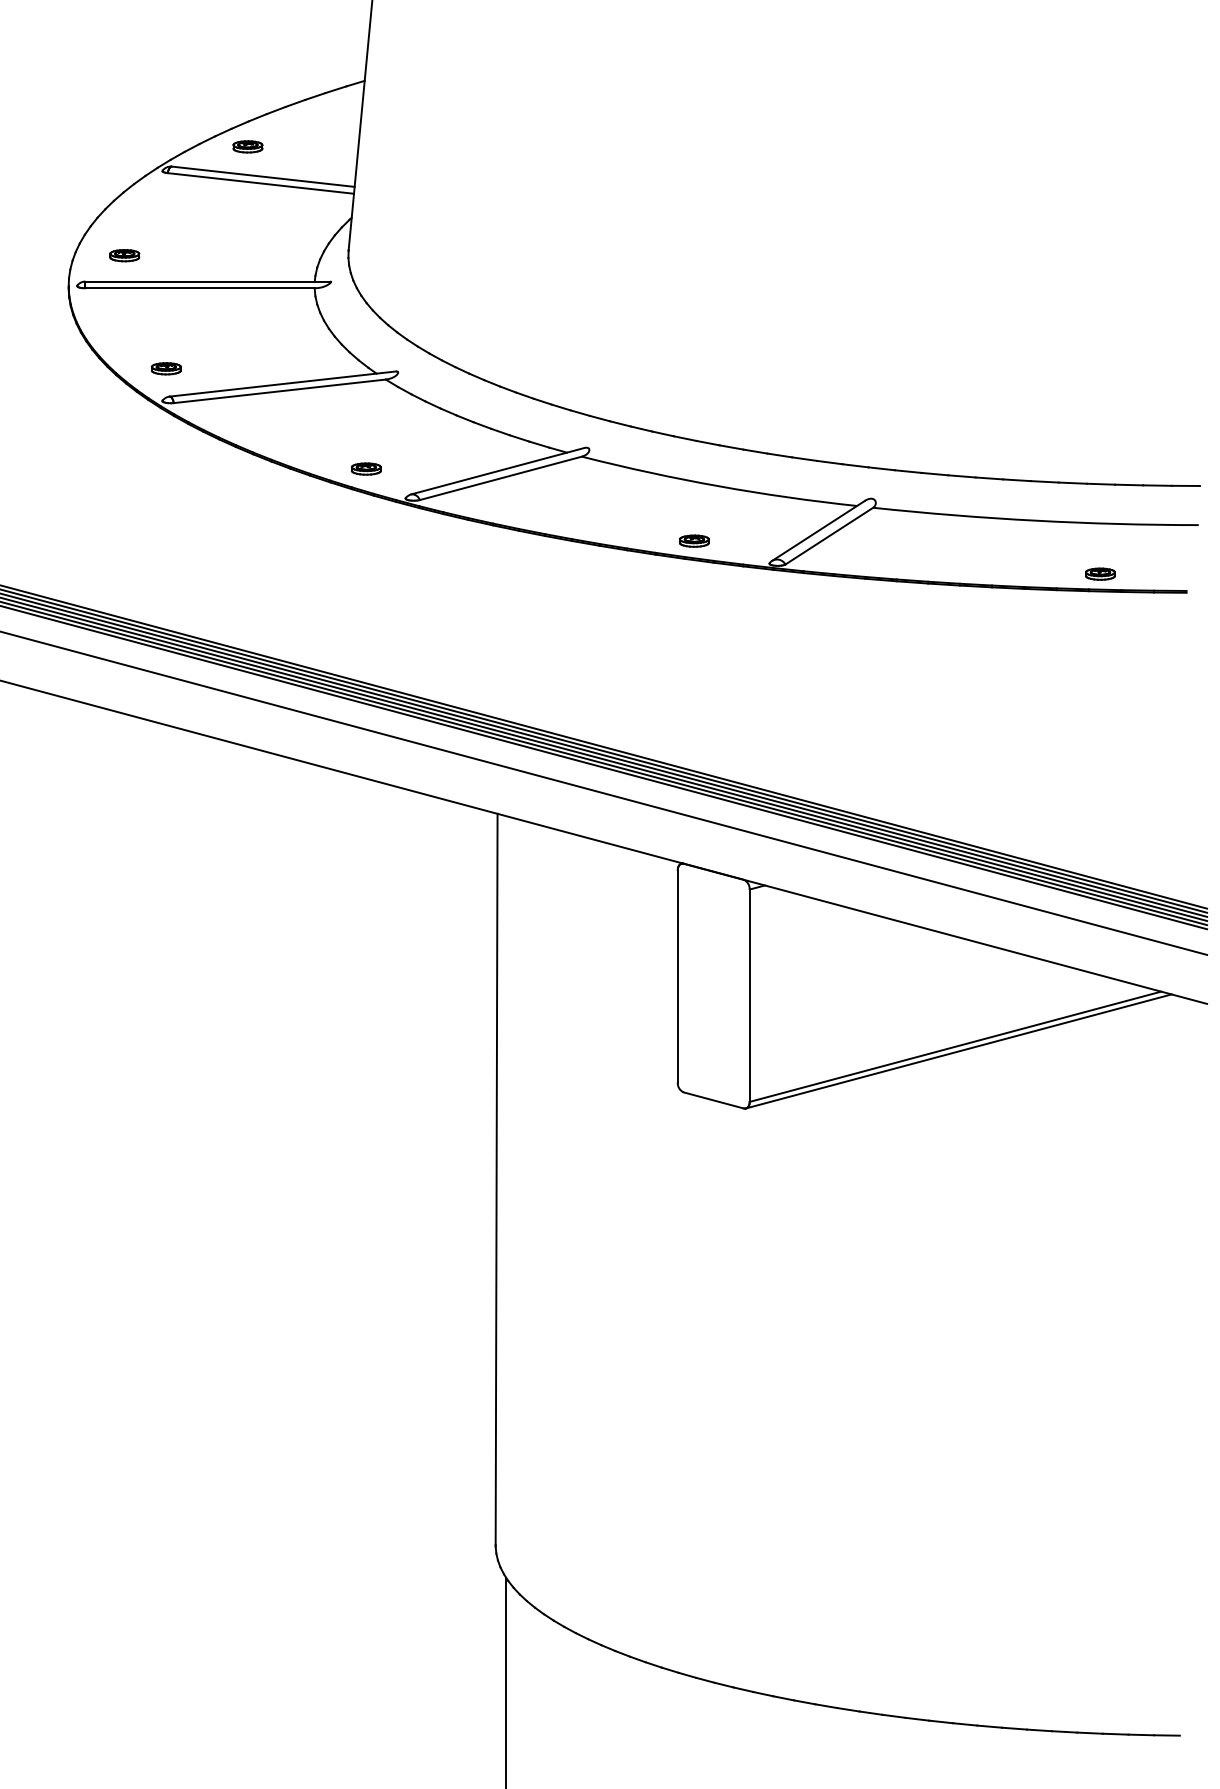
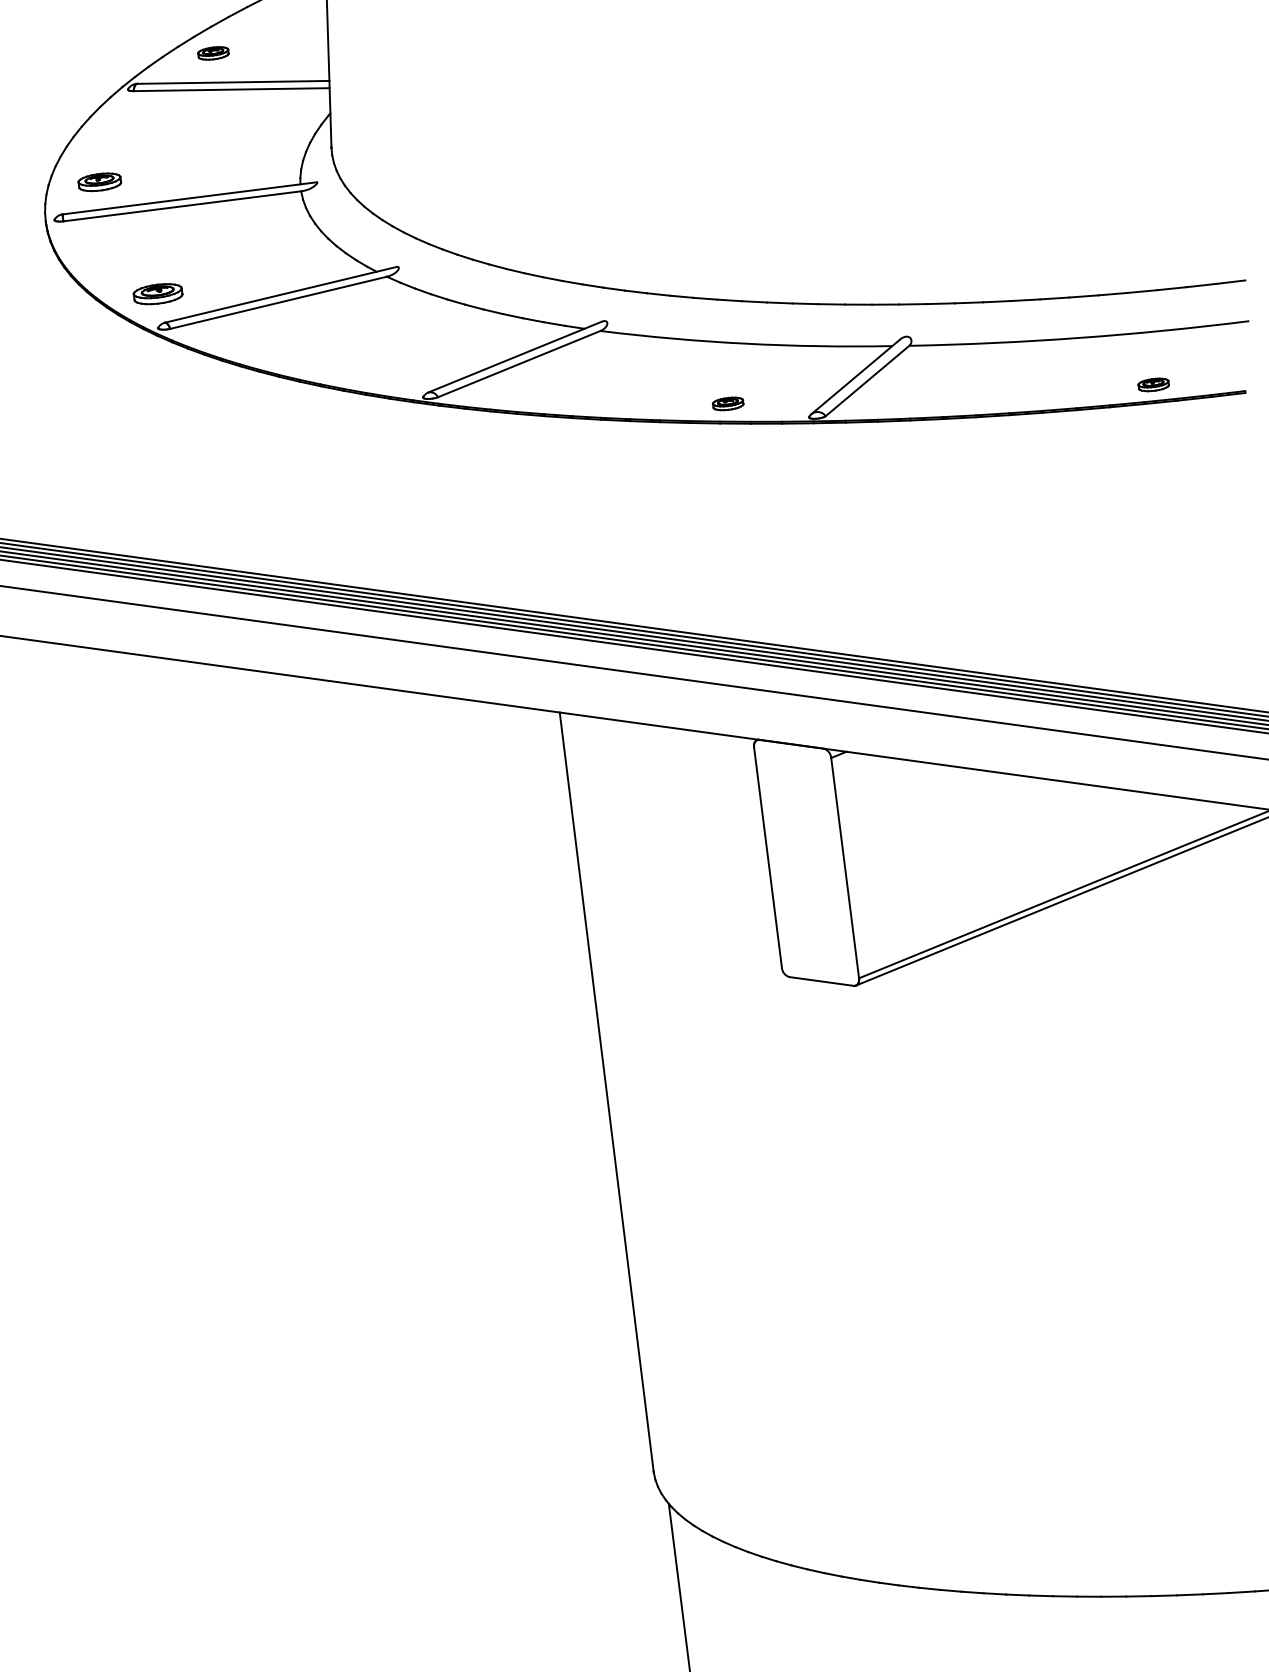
part: (124, 255) -> (99, 182), size x1.4
part: (165, 368) -> (156, 294), size x1.6
part: (366, 468) -> (378, 371), removed

